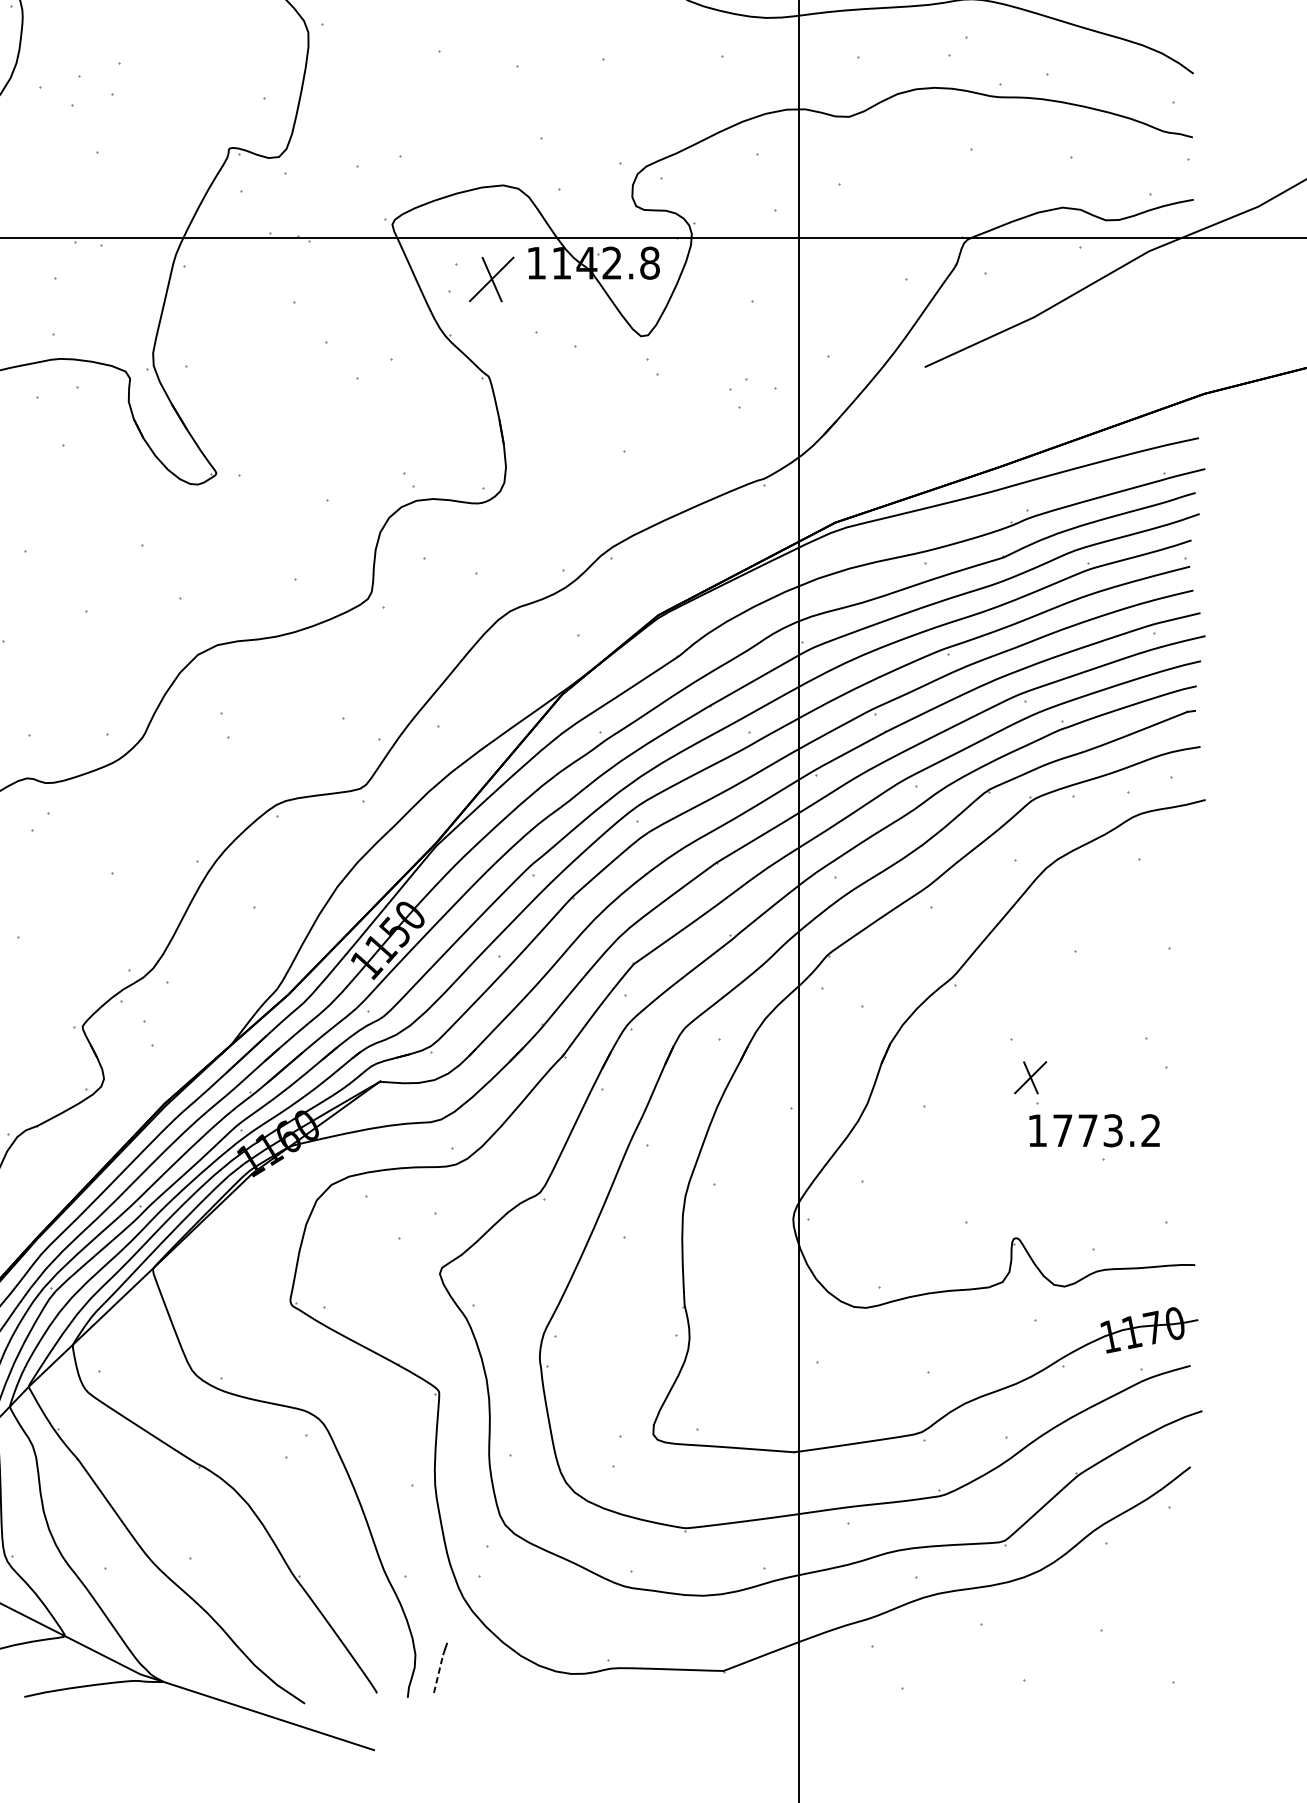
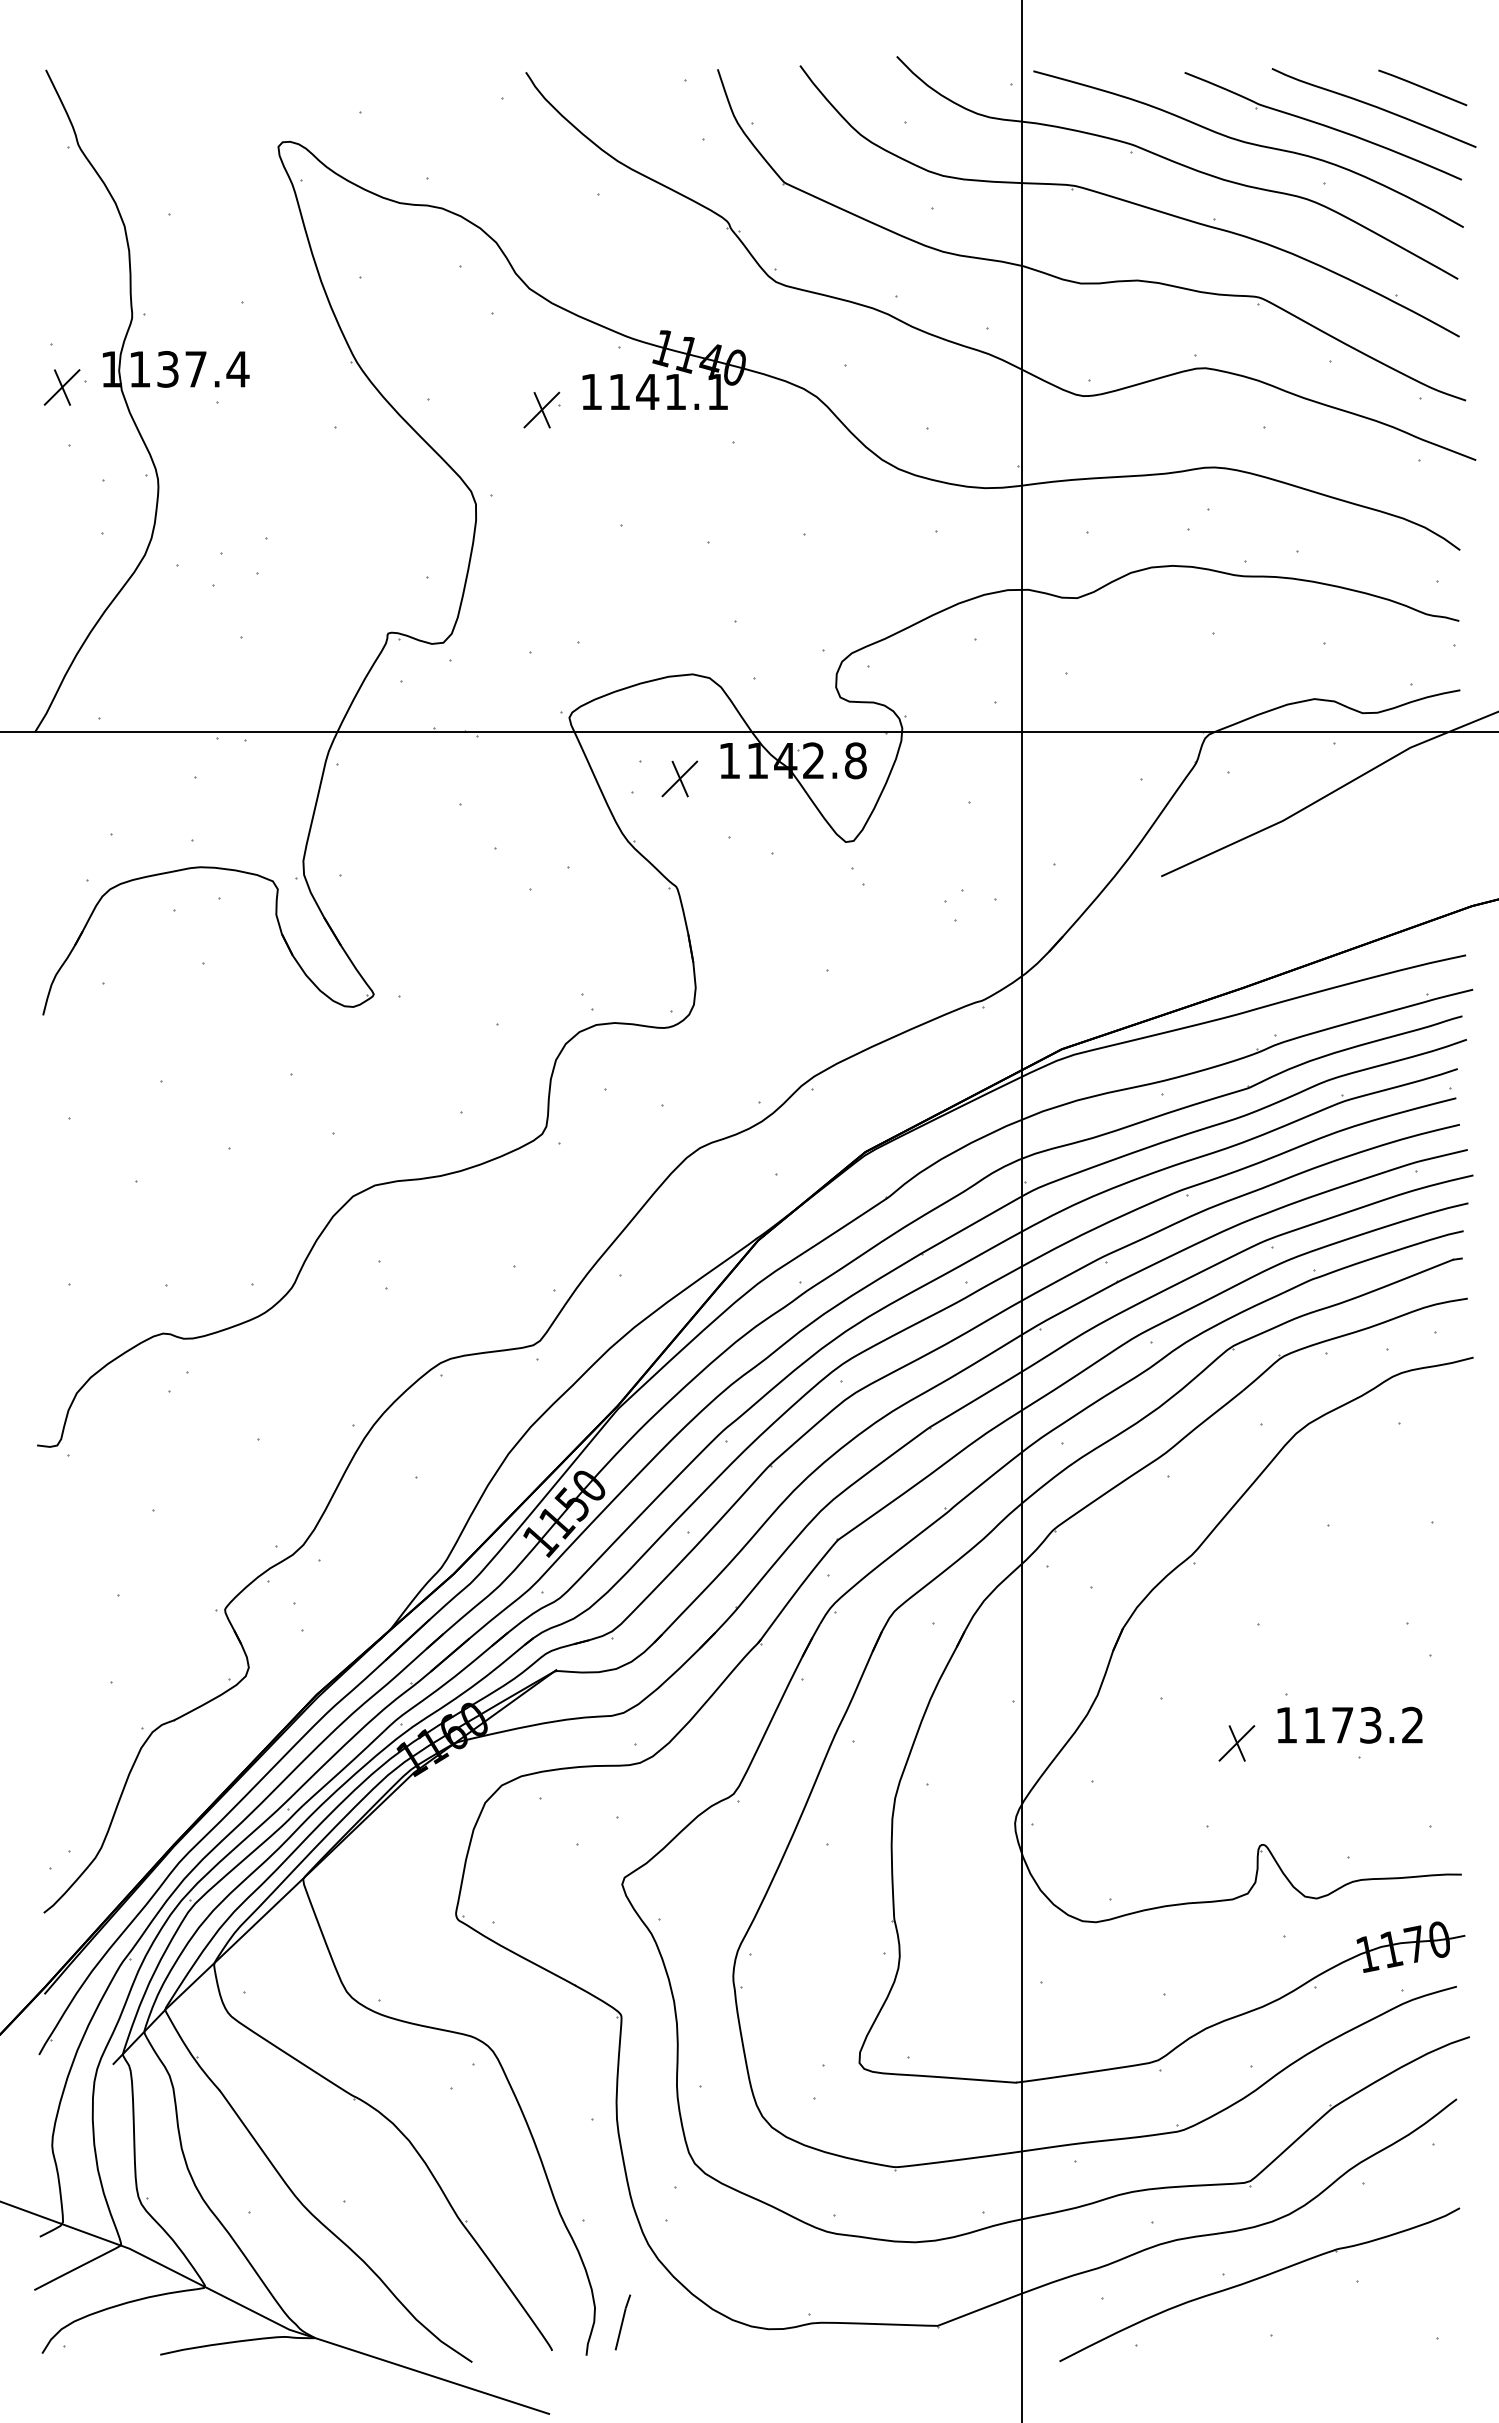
part: (491, 279) -> (679, 778), size x0.71
part: (1030, 1077) -> (1236, 1743), moved
text: (1062, 1130) -> (1314, 1725), 1773.2 -> 1173.2
part: (1013, 1633) -> (1259, 2284), added
line: (438, 1674) -> (620, 2329), dashed -> solid

